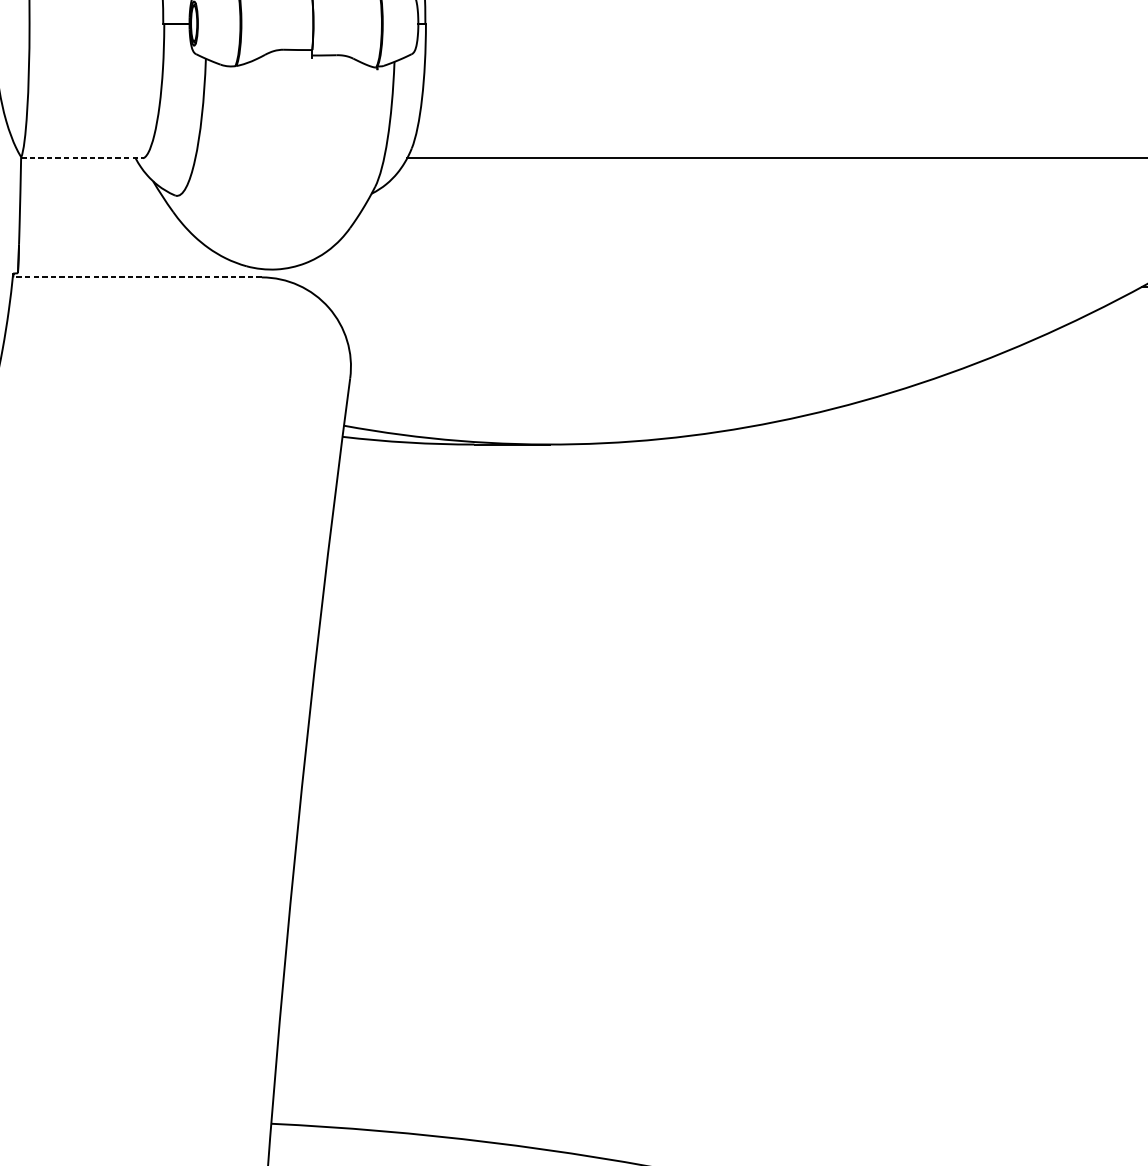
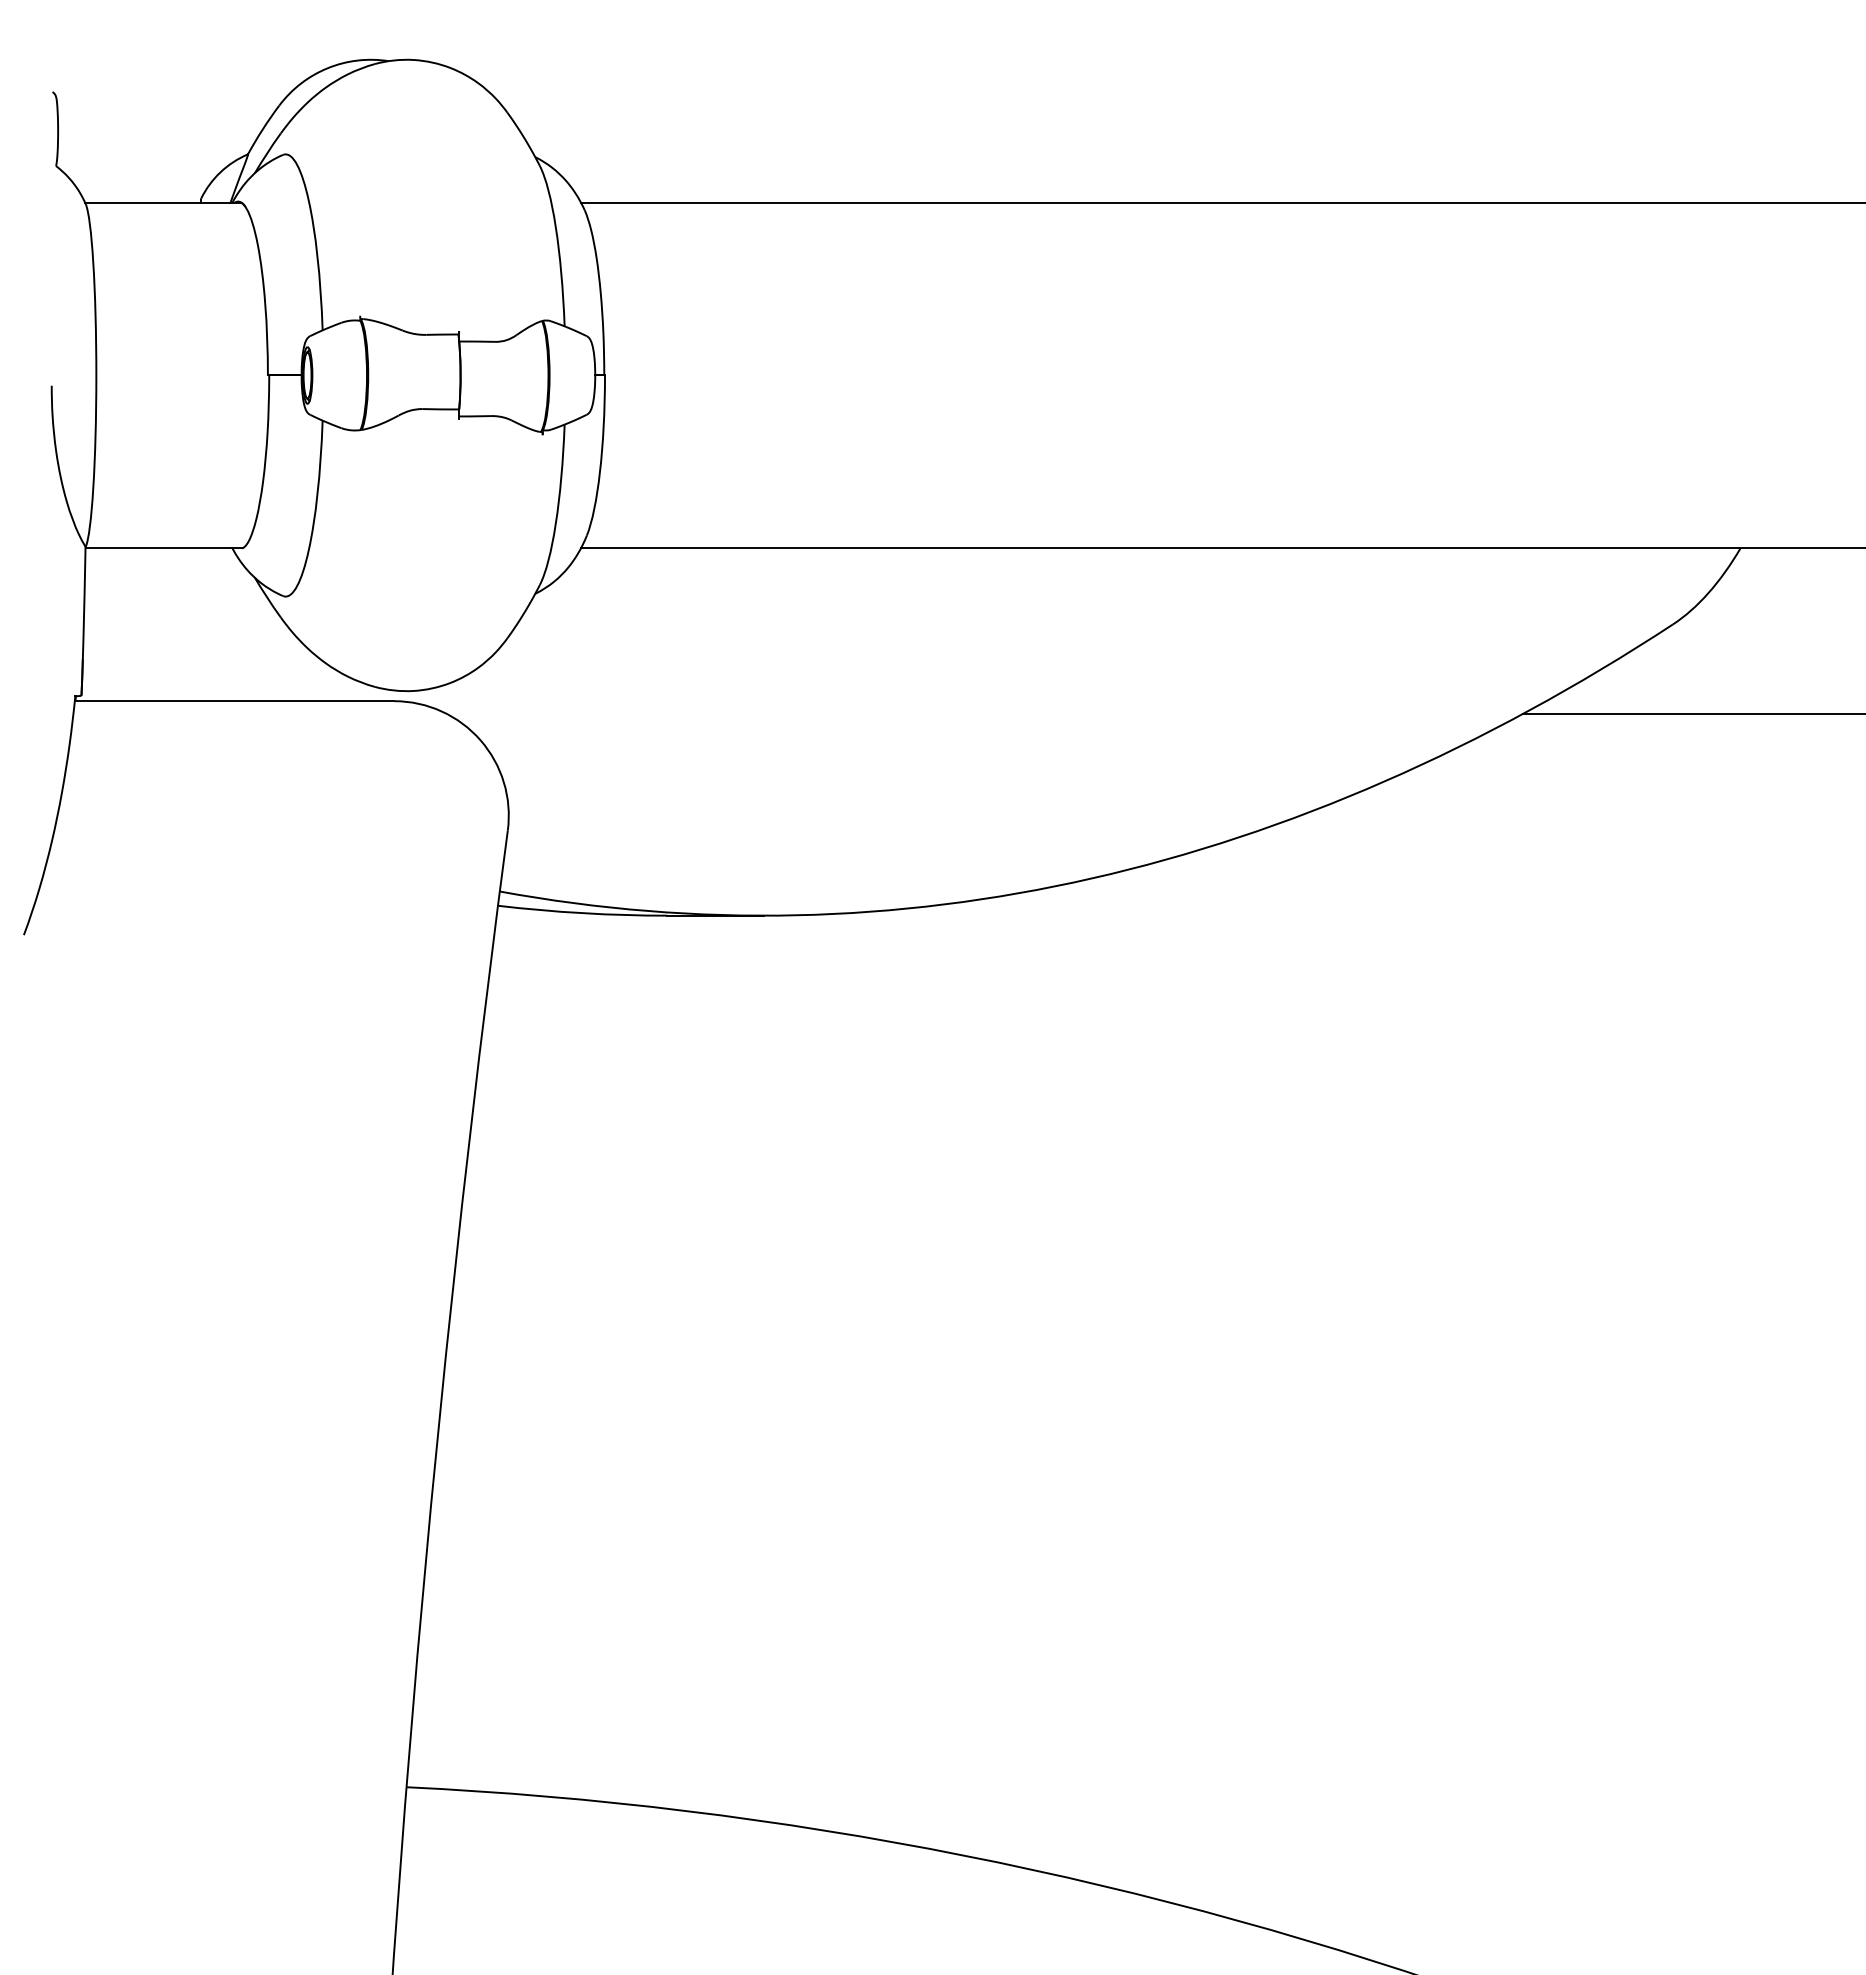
line: (82, 157) -> (164, 547), dashed -> solid
line: (137, 277) -> (234, 701), dashed -> solid

